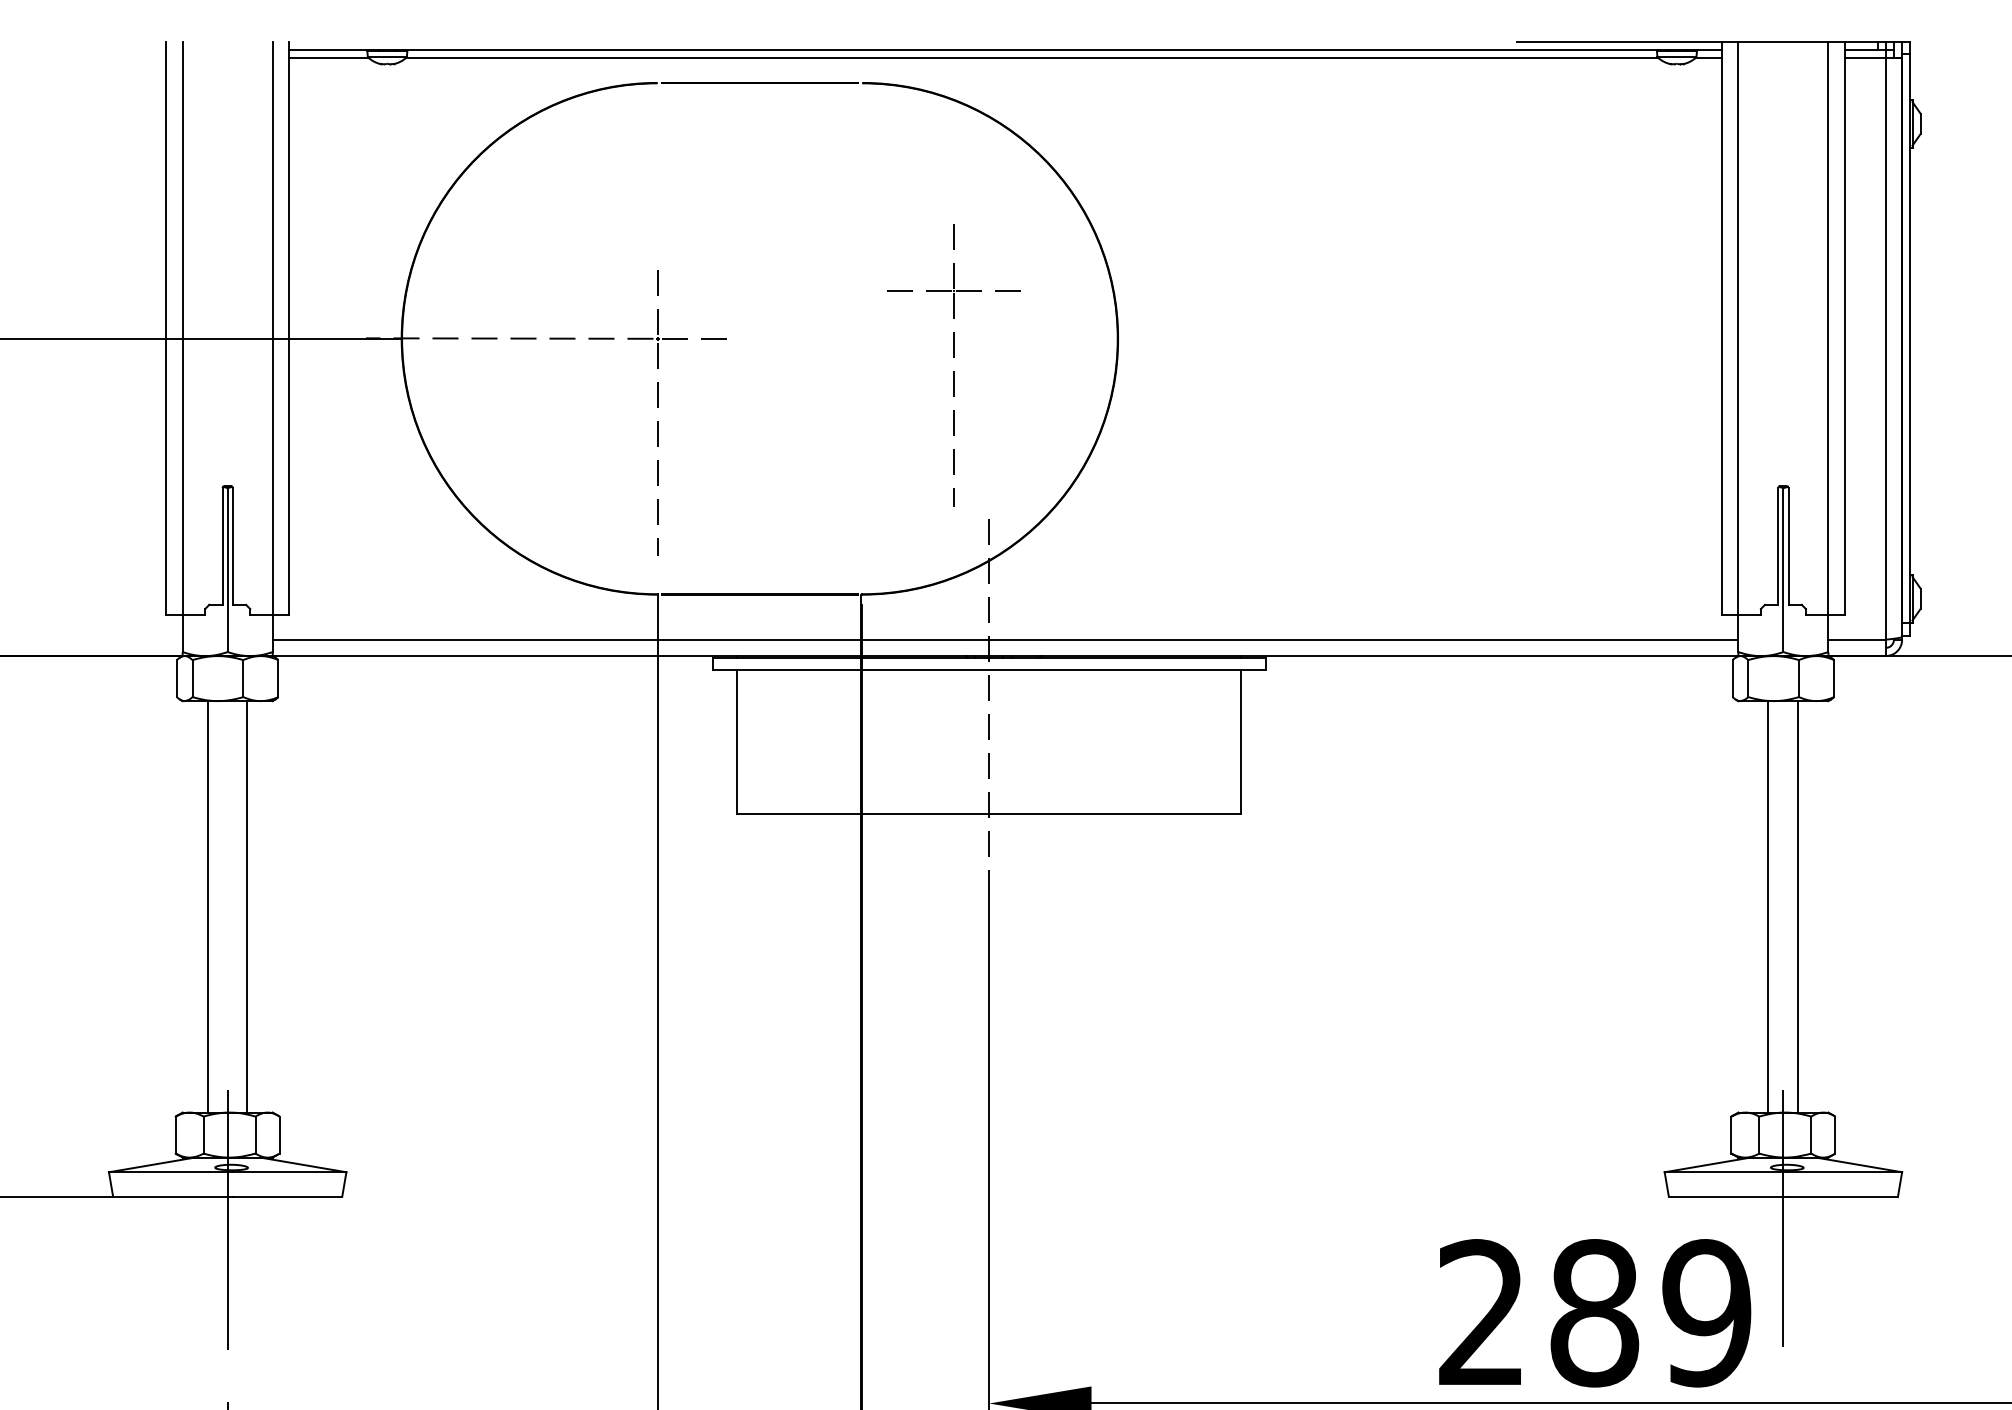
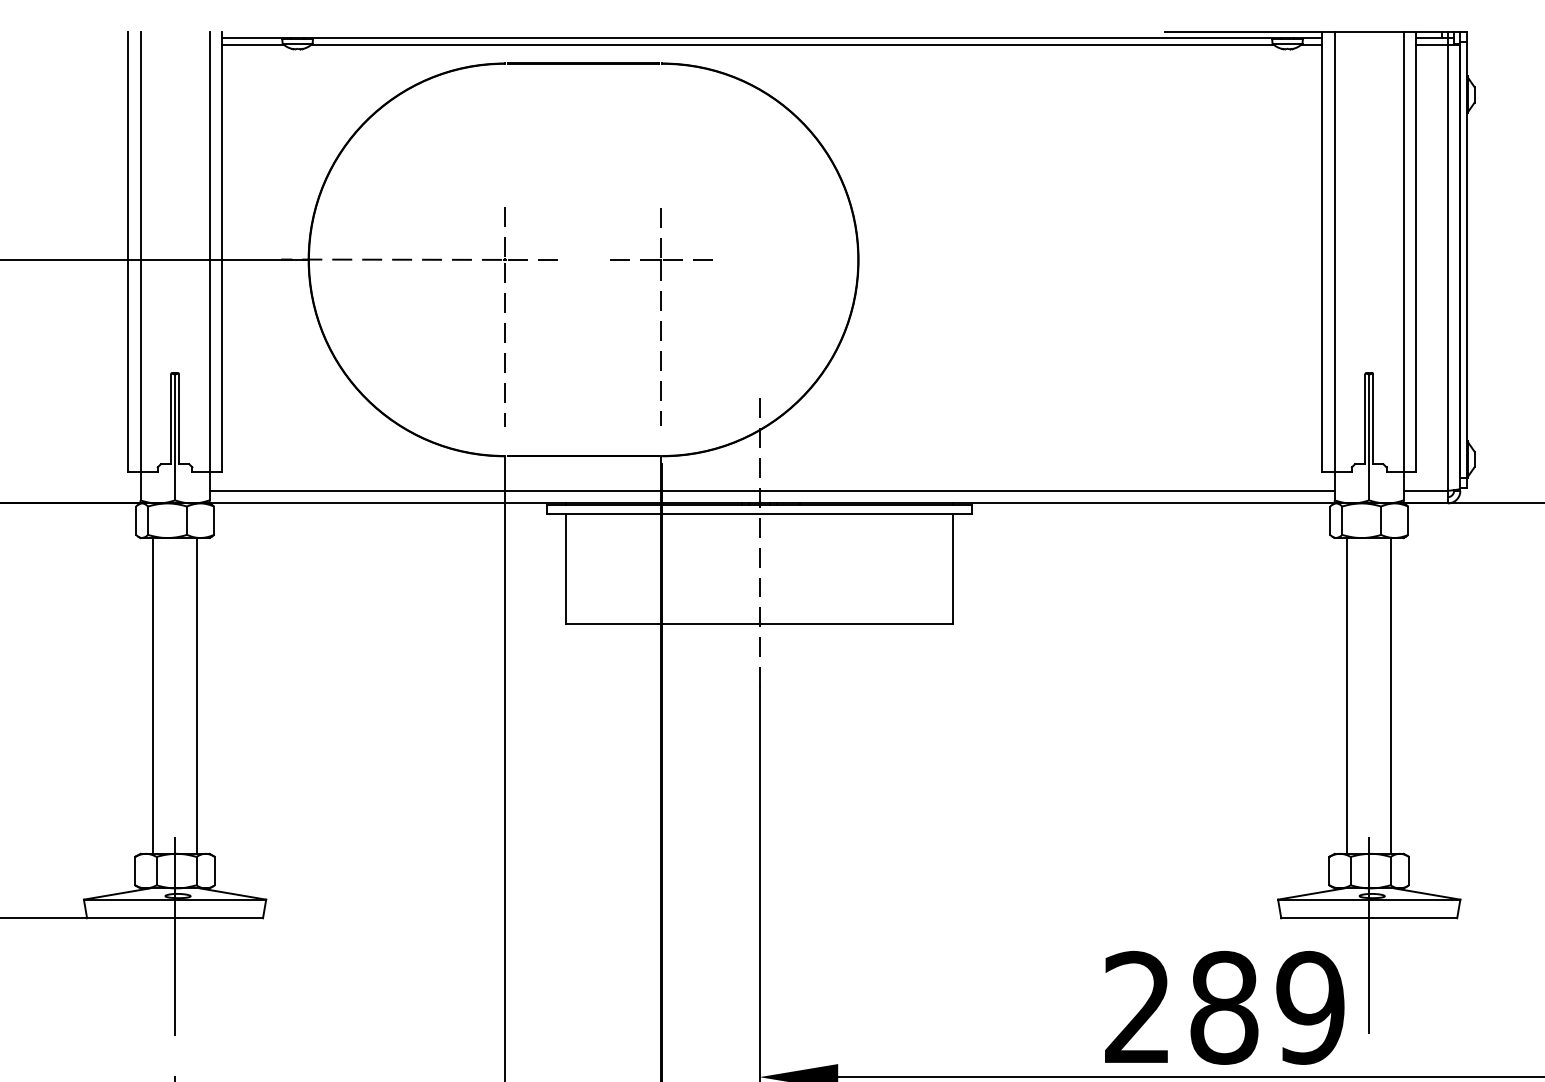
part: (953, 365) -> (660, 317), moved
line: (208, 906) -> (197, 695), moved
line: (247, 906) -> (153, 695), moved
line: (1768, 906) -> (1391, 695), moved
line: (1797, 906) -> (1347, 695), moved

